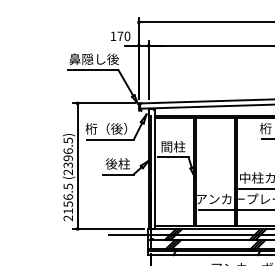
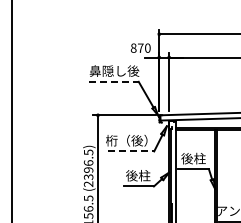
text: (113, 36) -> (133, 48), 170 -> 870
line: (93, 69) -> (113, 81), solid -> dashed
line: (111, 139) -> (131, 151), solid -> dashed
text: (166, 146) -> (186, 158), 間柱 -> 後柱

